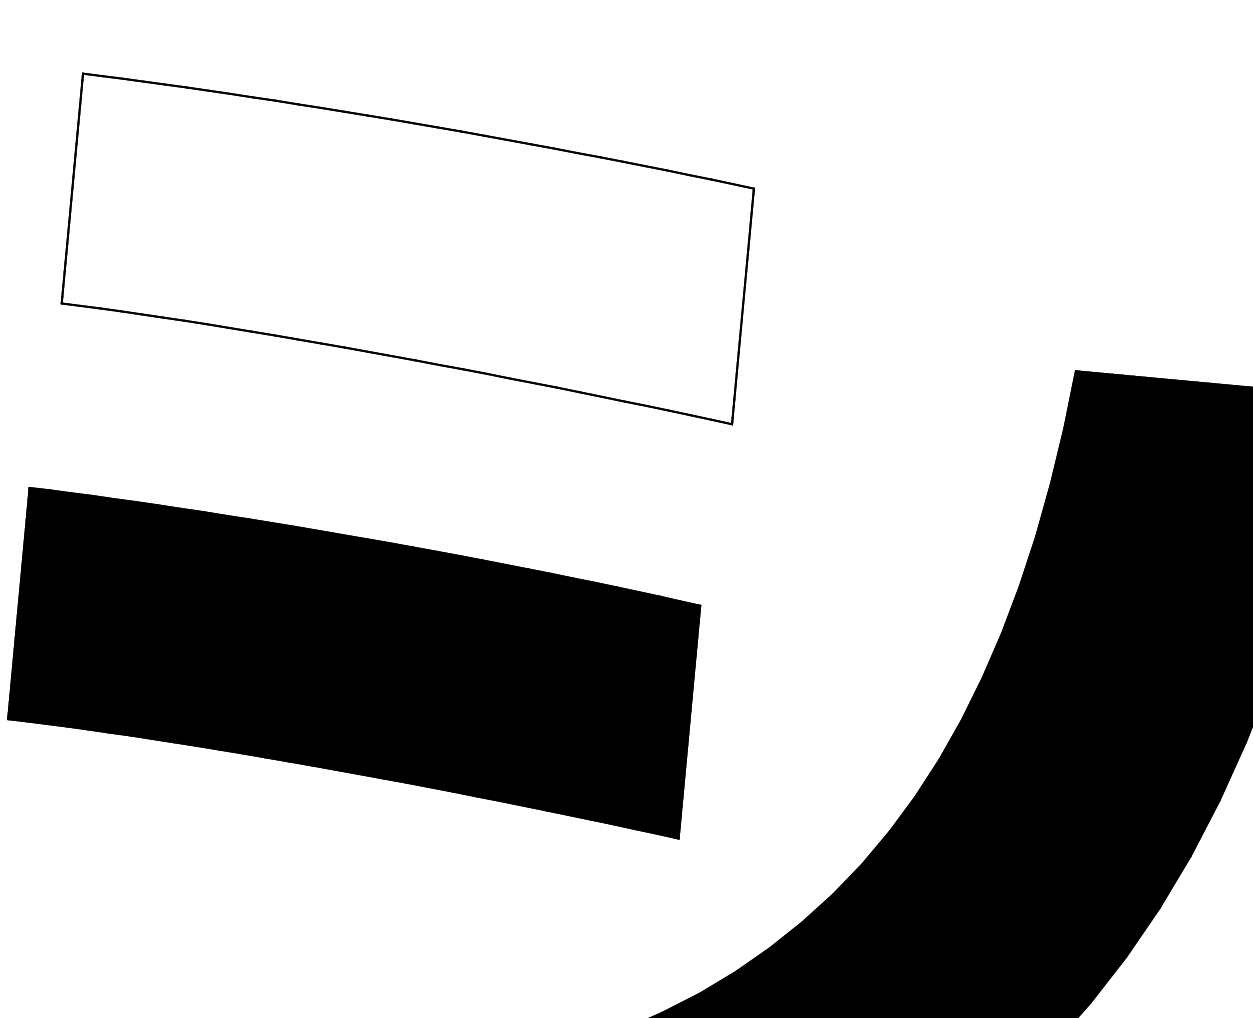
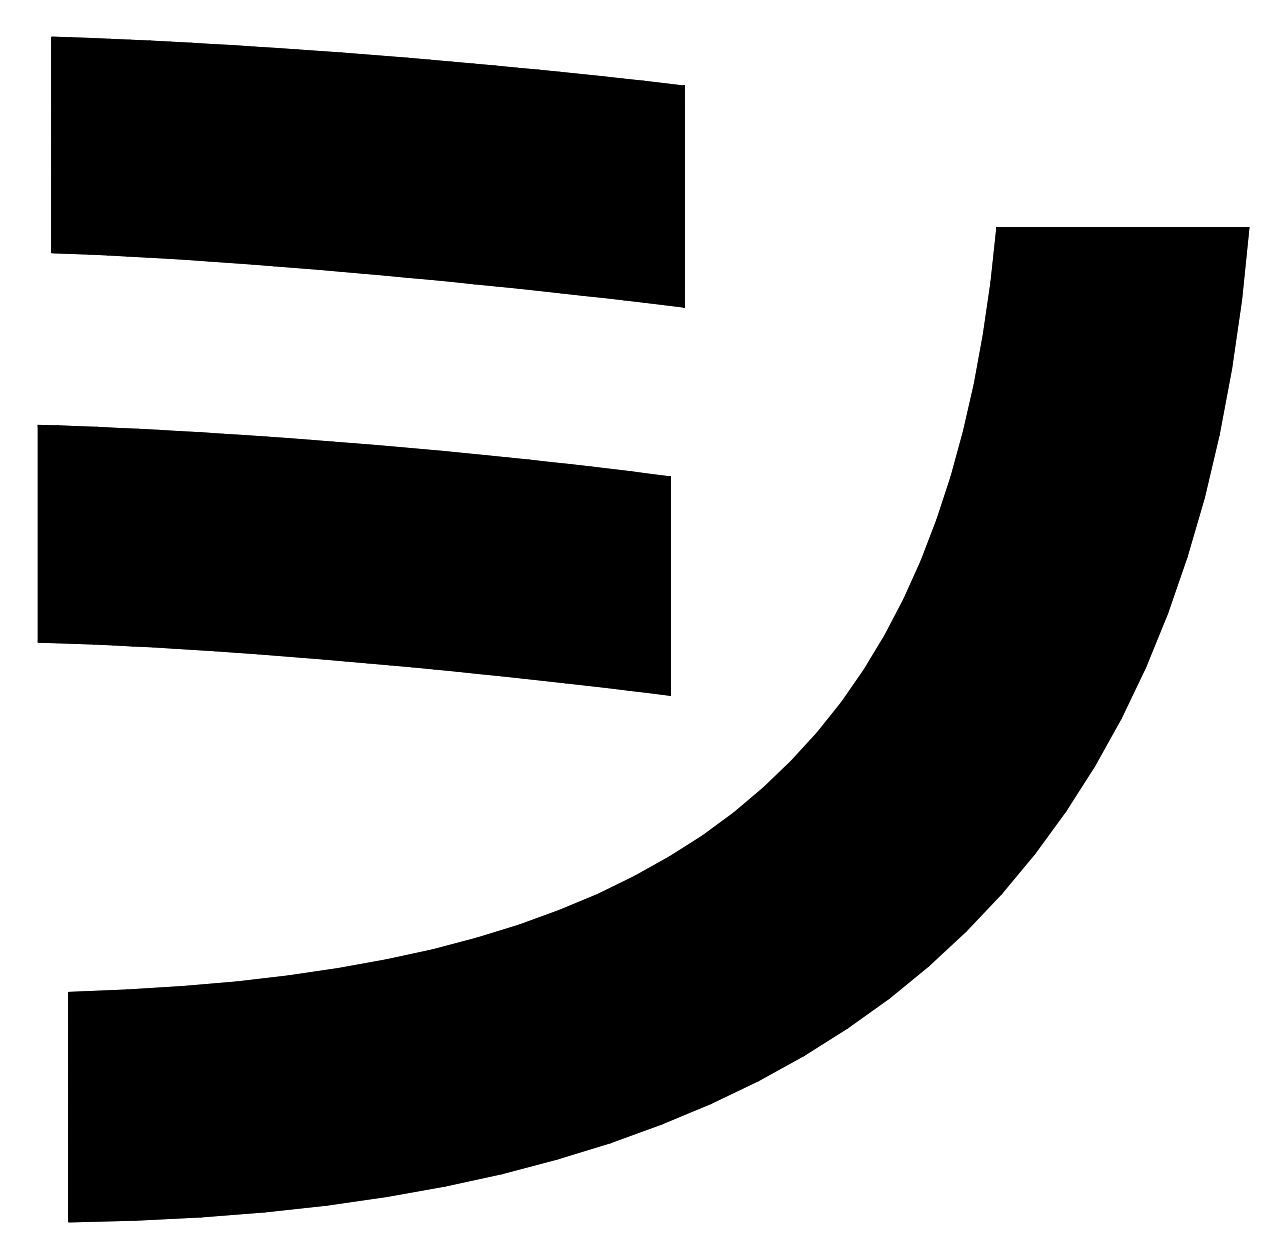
fill: (407, 248) -> (367, 171), added

